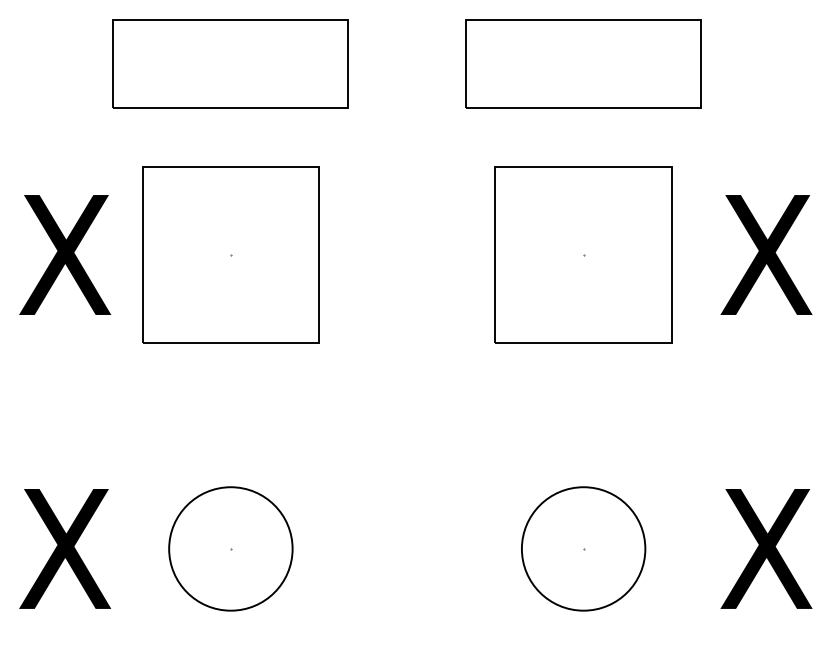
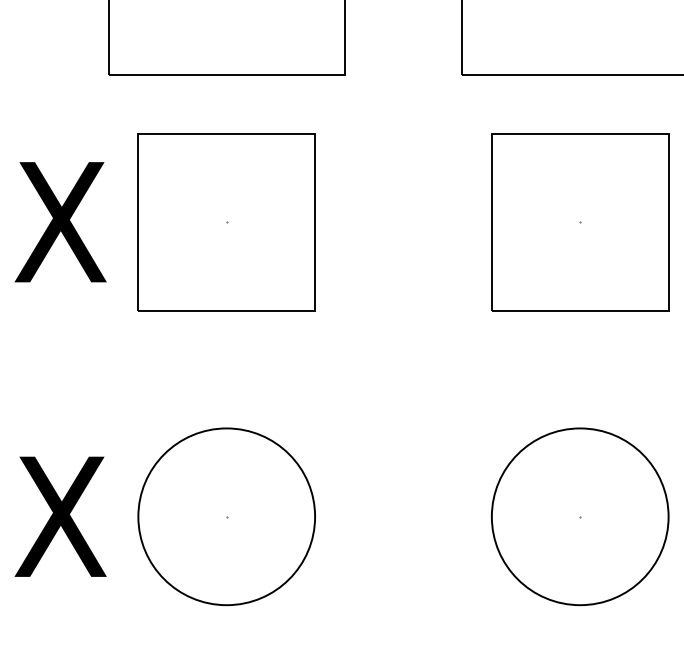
circle: (230, 548) -> (226, 516), size x1.43
circle: (583, 548) -> (580, 516), size x1.43

